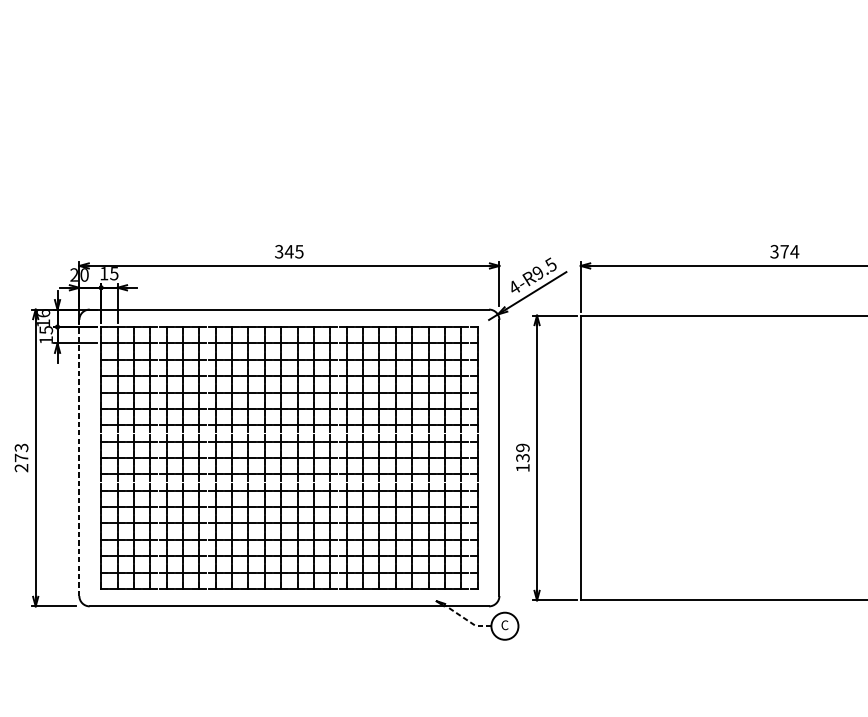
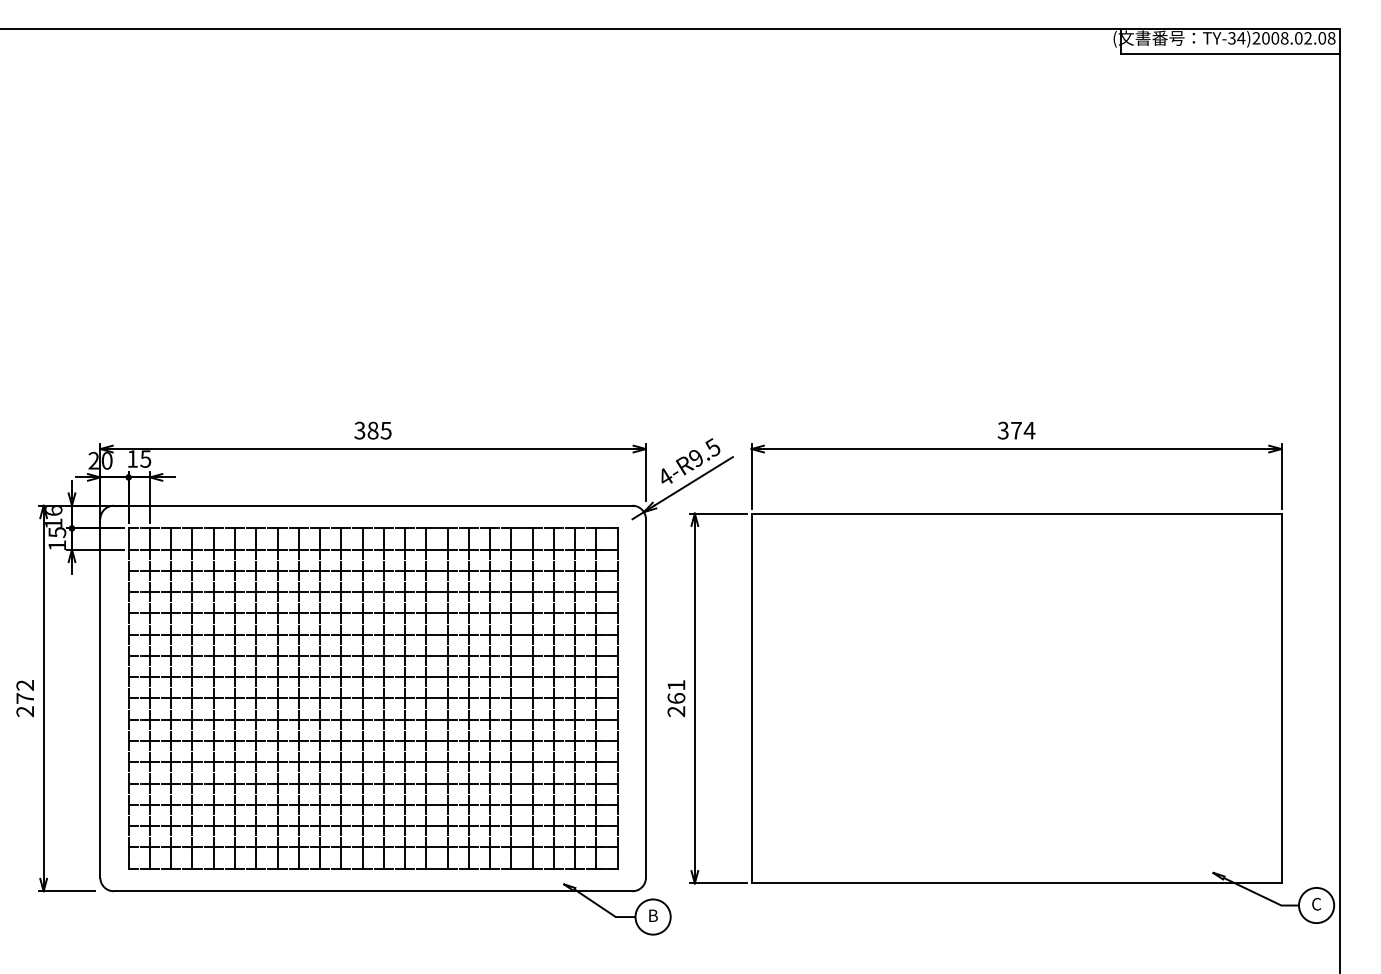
text: (288, 251) -> (372, 430), 345 -> 385
text: (21, 447) -> (25, 685), 273 -> 272
text: (522, 457) -> (676, 698), 139 -> 261
line: (79, 458) -> (100, 699), dashed -> solid
line: (466, 619) -> (603, 908), dashed -> solid
text: (504, 625) -> (652, 915), C -> B

